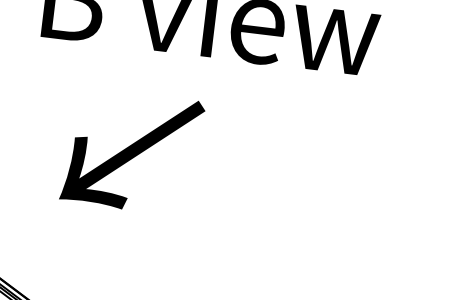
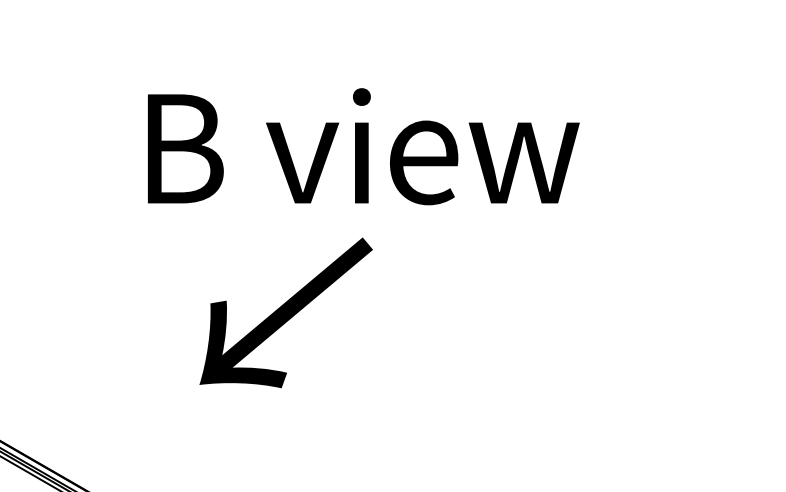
text: (132, 151) -> (285, 312), moved

